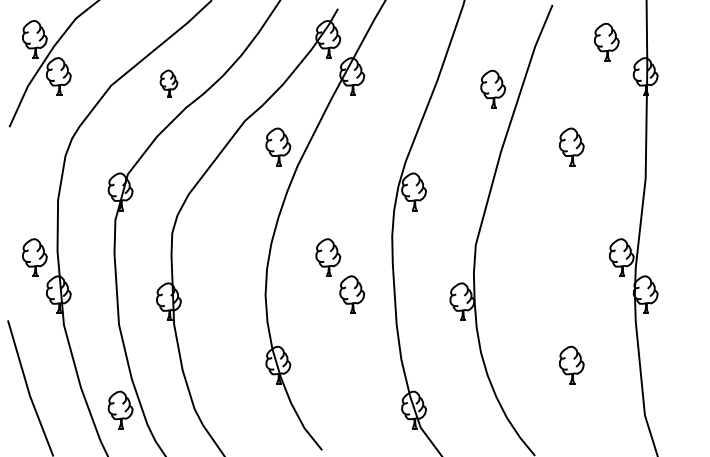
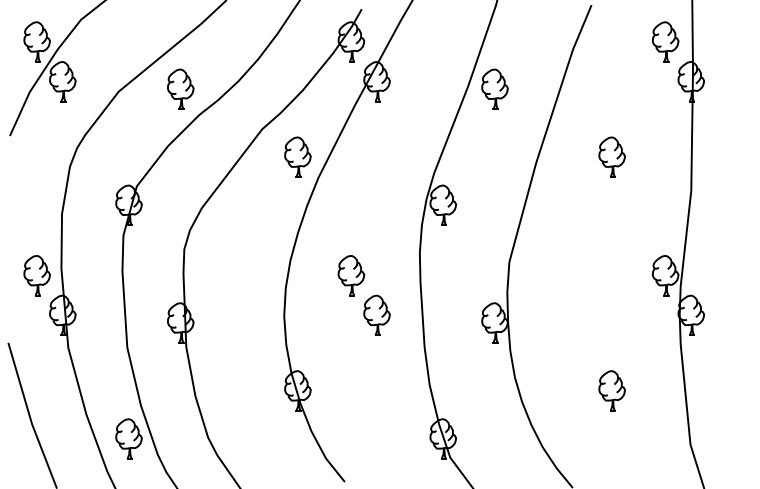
part: (606, 41) -> (665, 41), moved
part: (168, 82) -> (180, 88), size x1.43
part: (492, 88) -> (494, 88), moved

